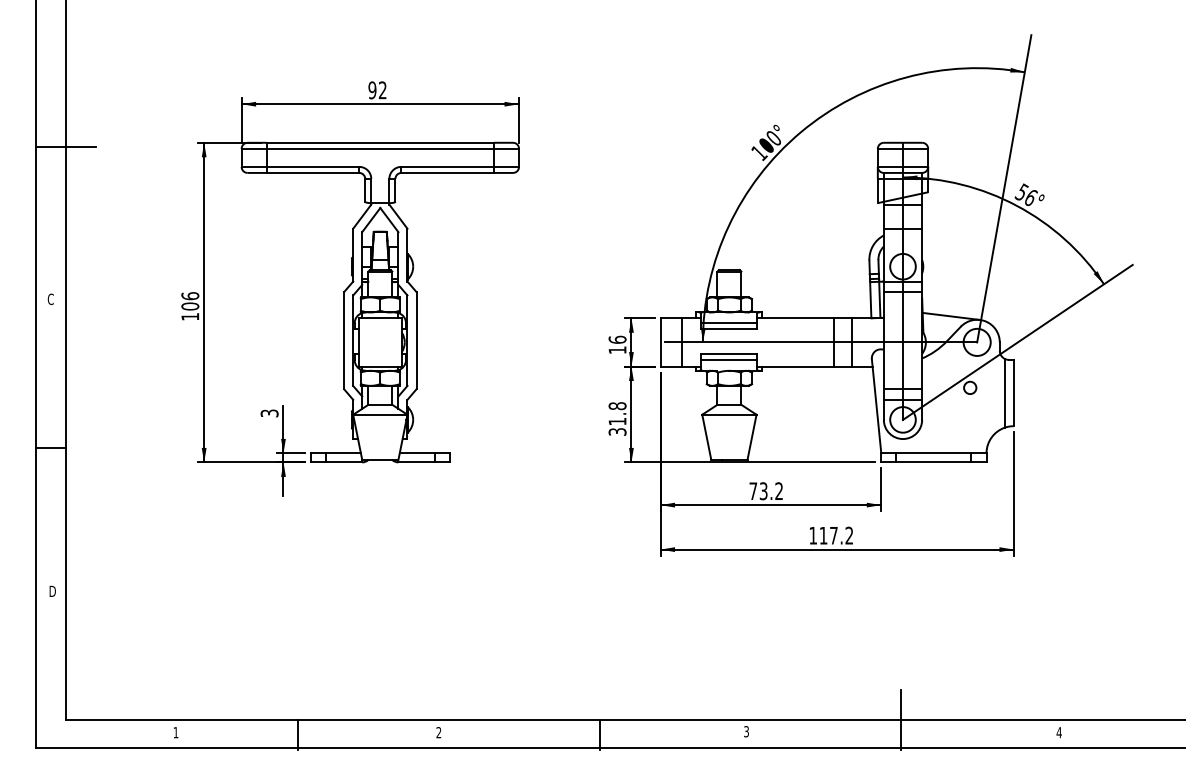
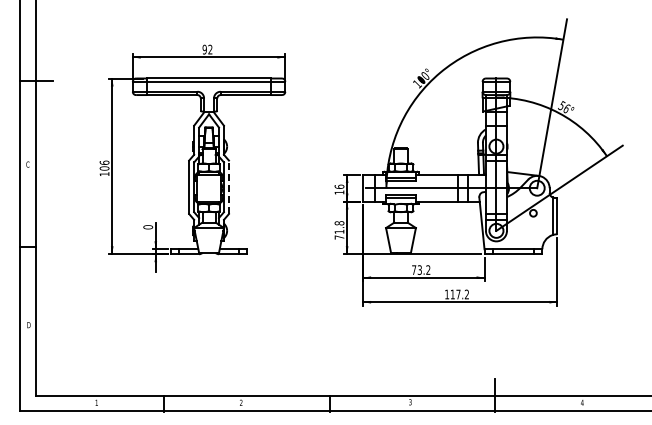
line: (415, 341) -> (228, 187), solid -> dashed
text: (270, 413) -> (148, 227), 3 -> 0
text: (617, 431) -> (339, 237), 31.8 -> 71.8

